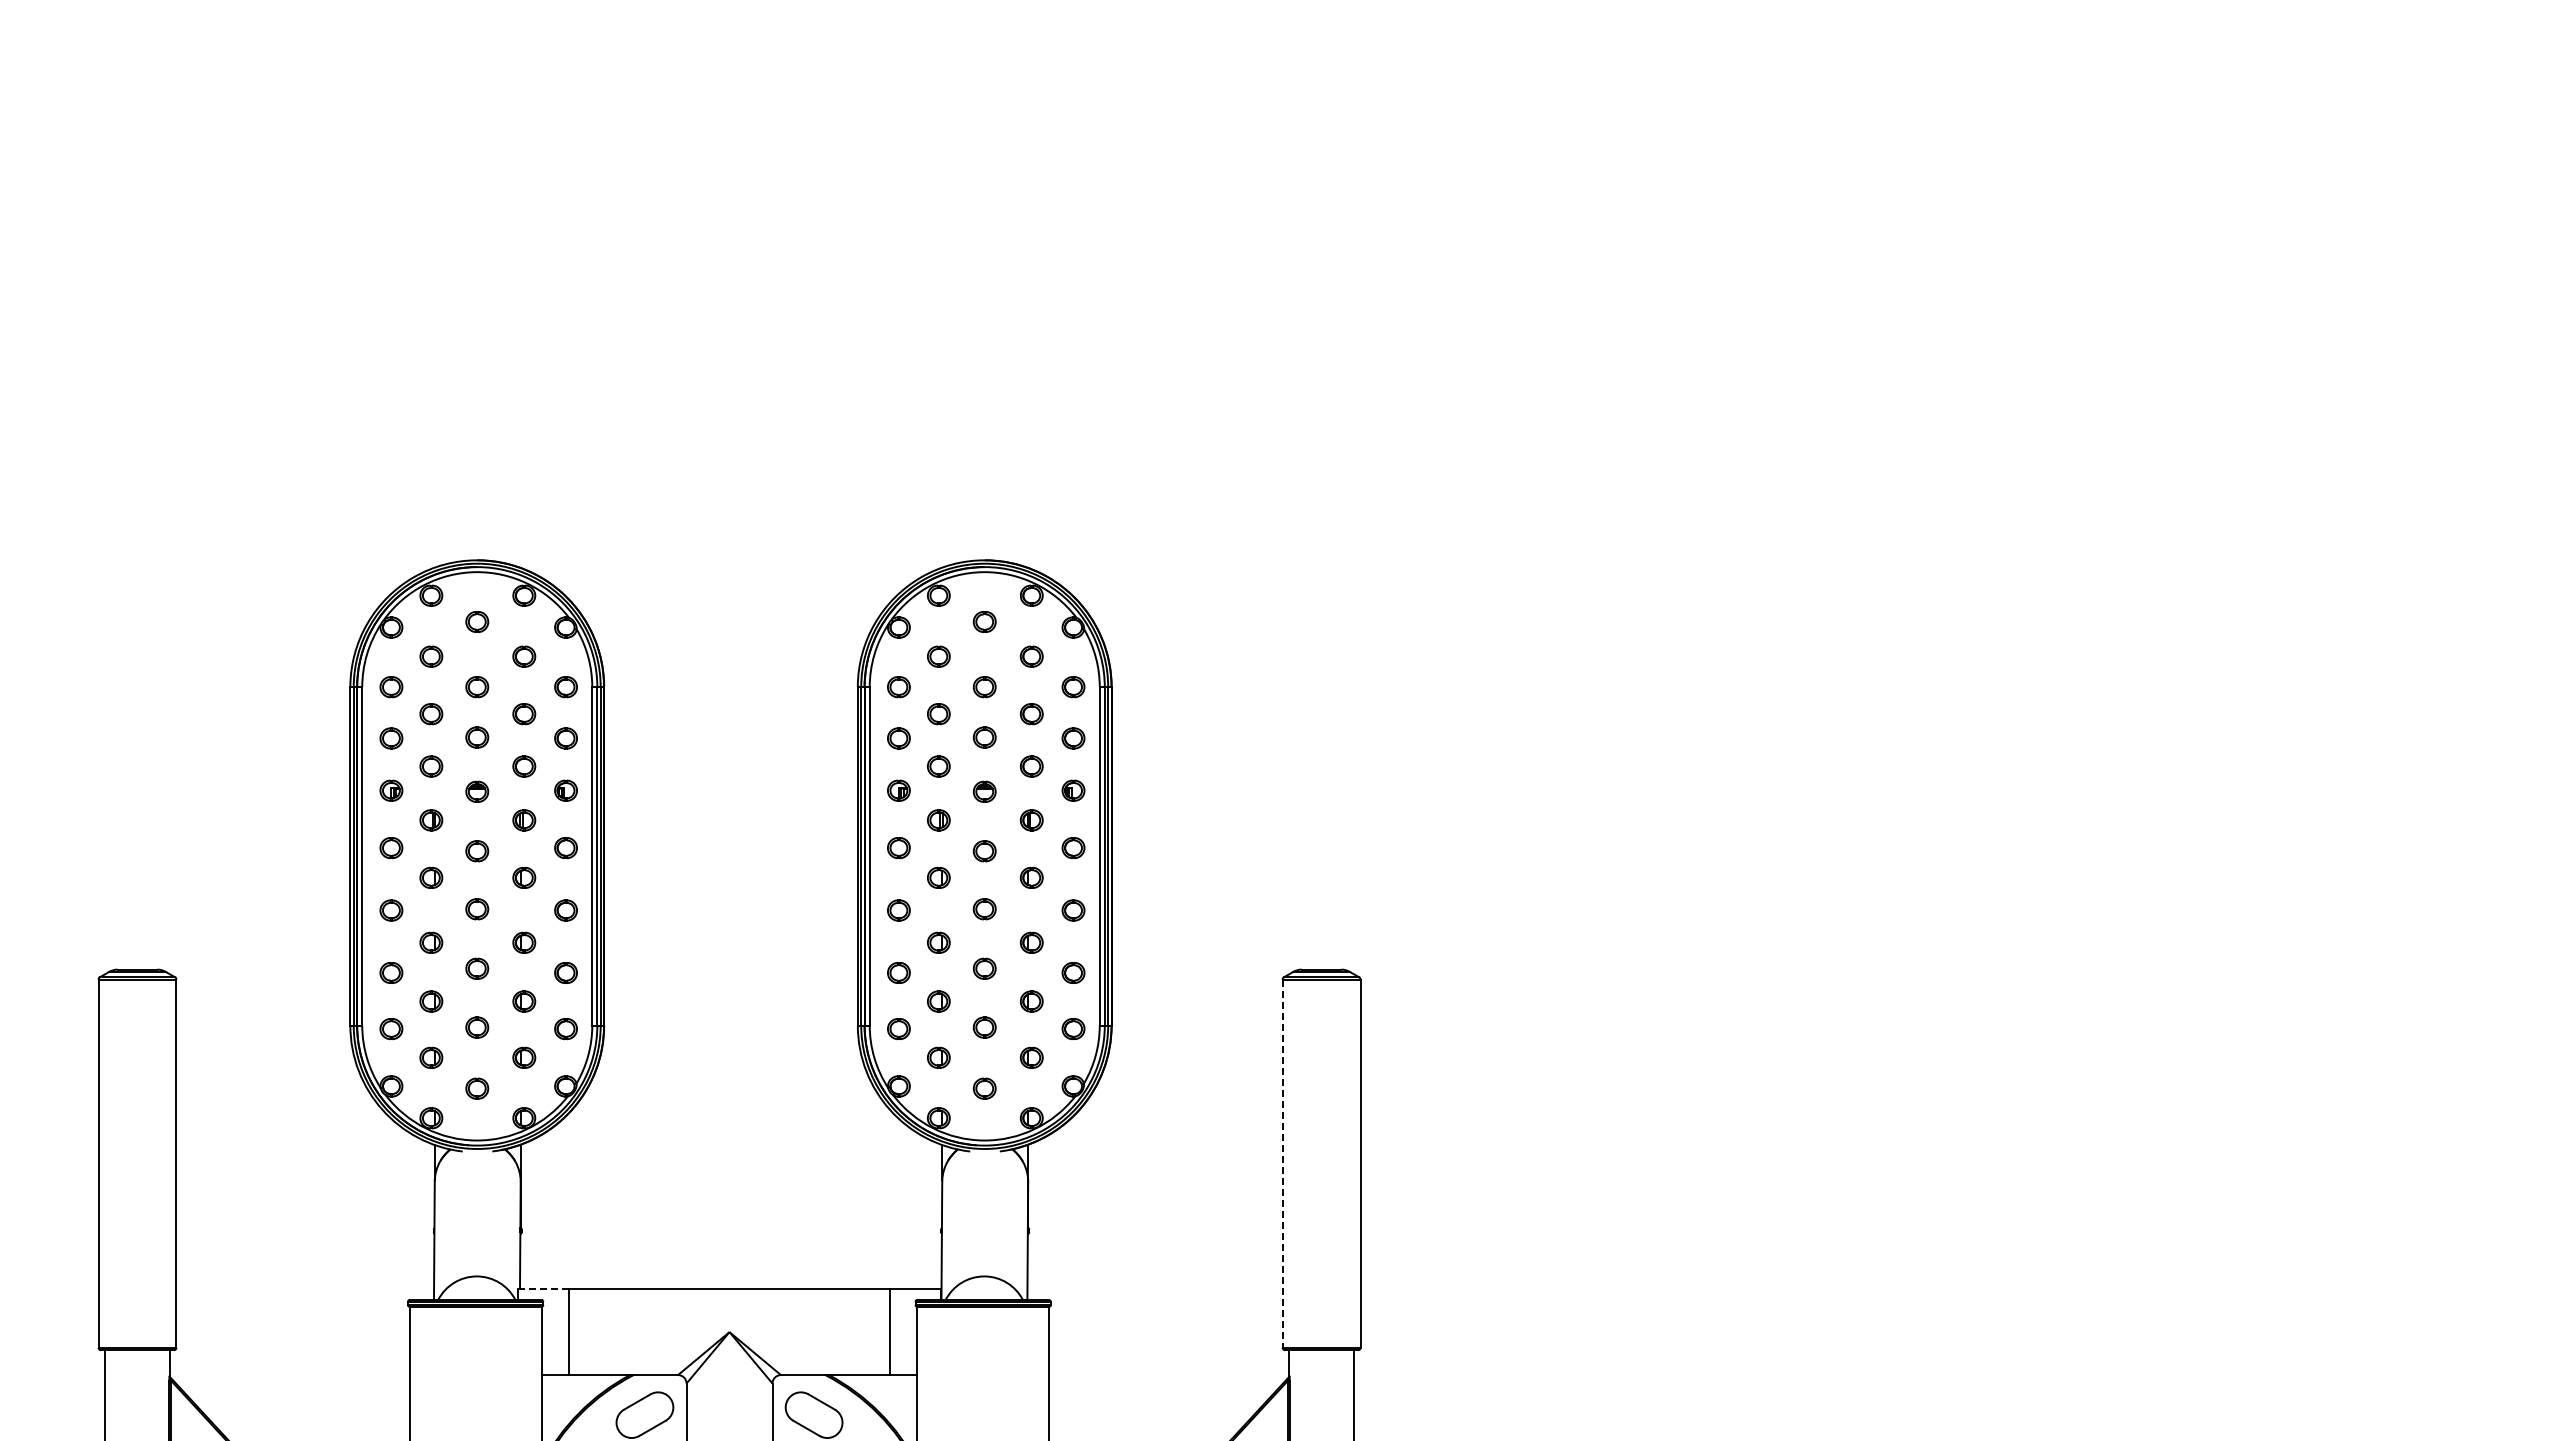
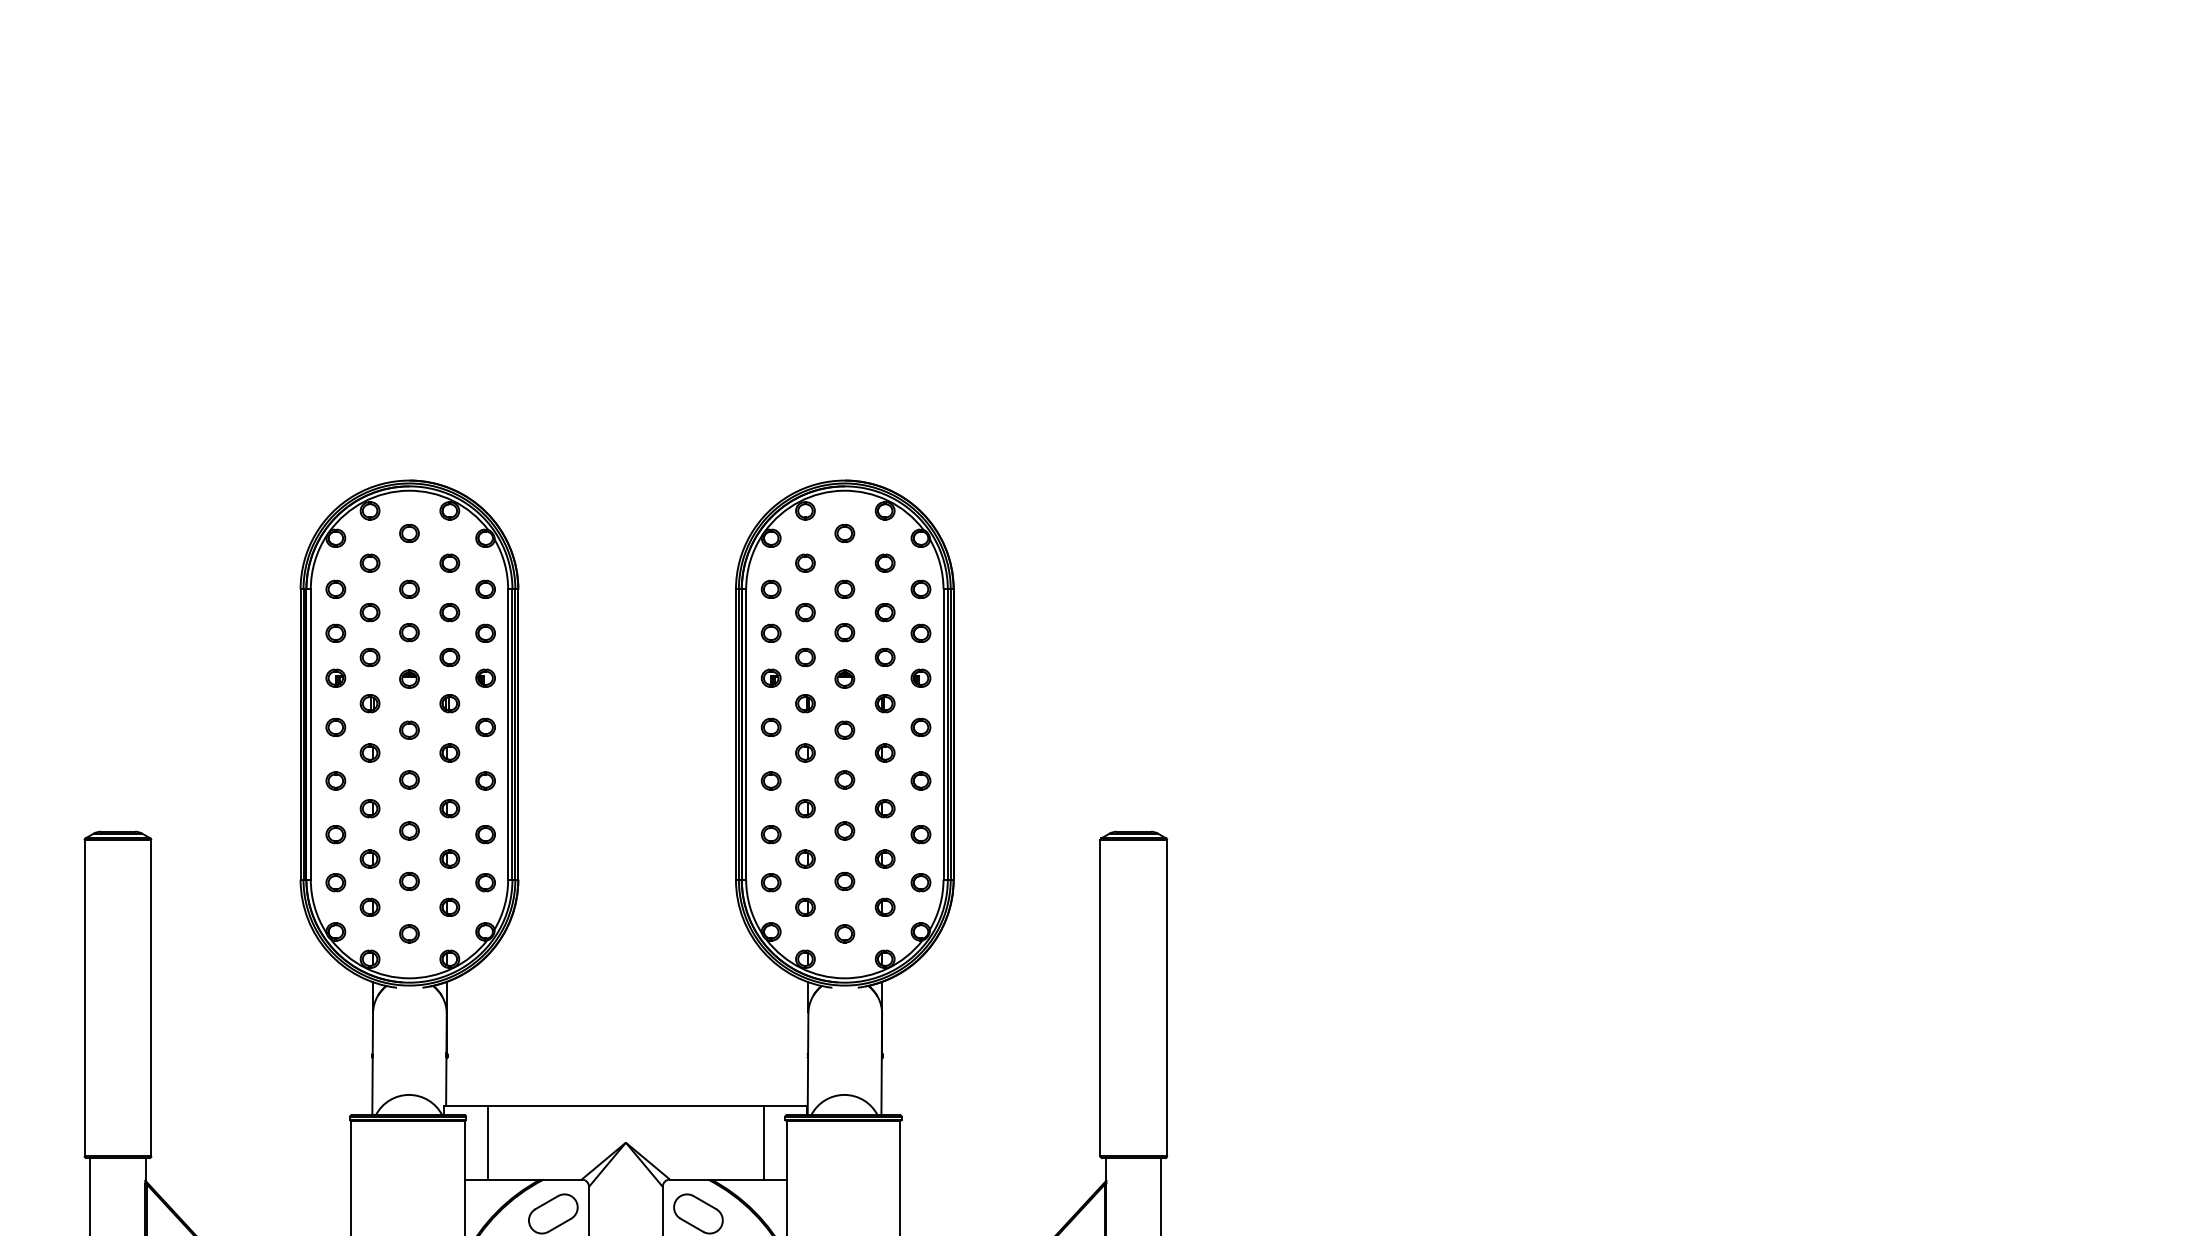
line: (1282, 1164) -> (1100, 998), dashed -> solid
line: (542, 1288) -> (465, 1105), dashed -> solid

